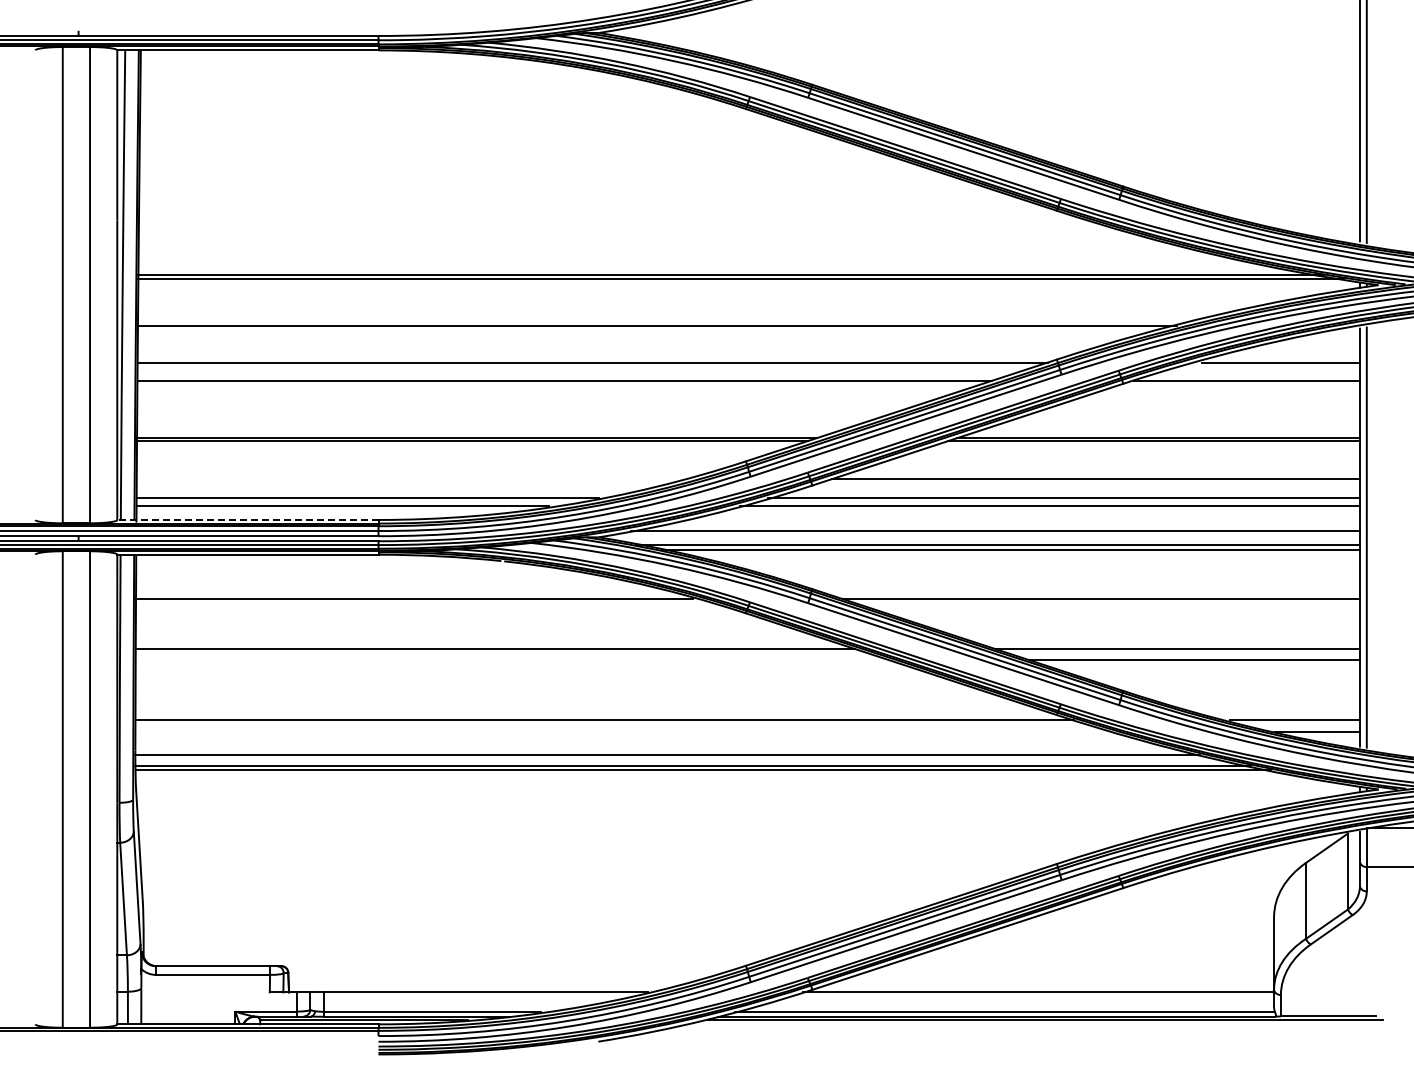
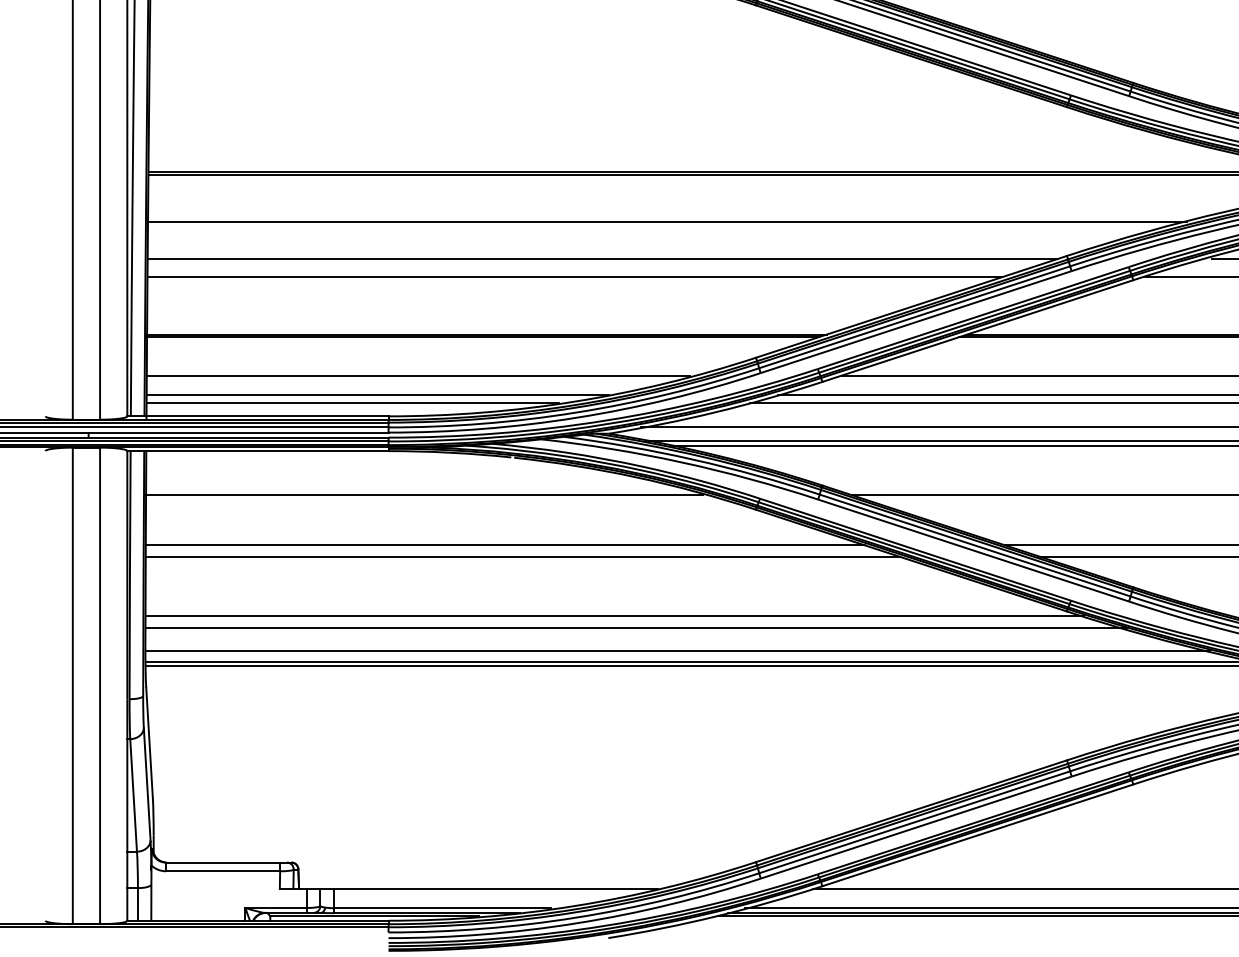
line: (408, 479) -> (418, 375), added
line: (247, 519) -> (257, 415), dashed -> solid
line: (512, 660) -> (522, 556), added
line: (626, 731) -> (636, 627), added

